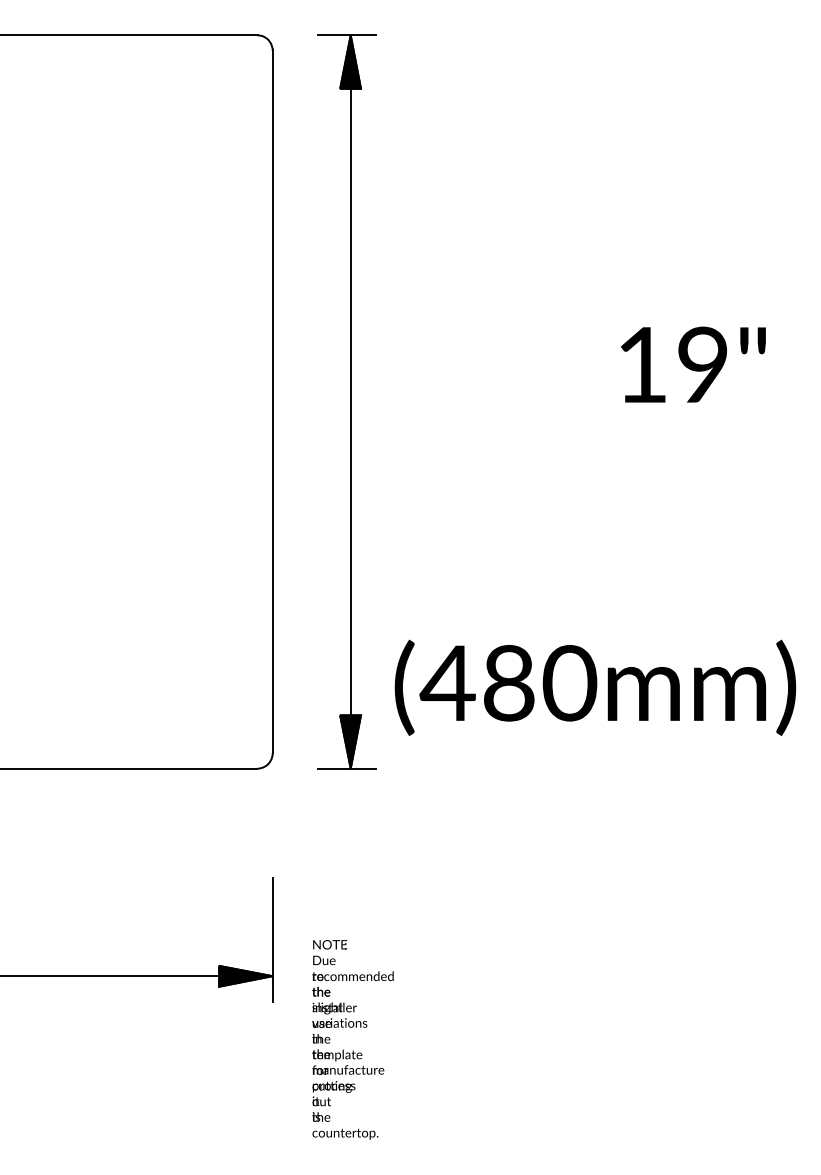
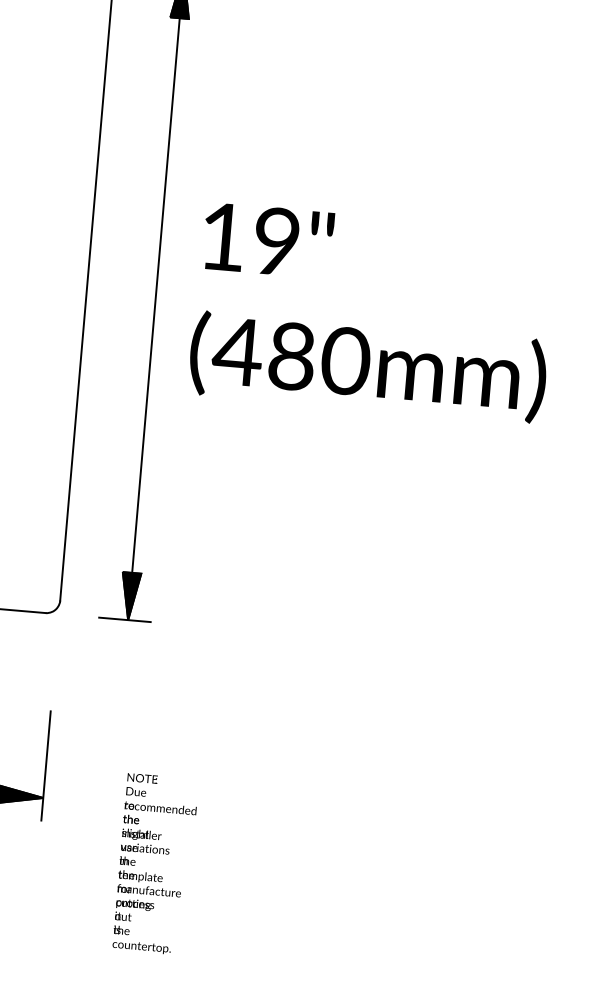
text: (693, 364) -> (268, 240), moved
text: (595, 687) -> (368, 366), moved
text: (352, 1039) -> (155, 864), moved

